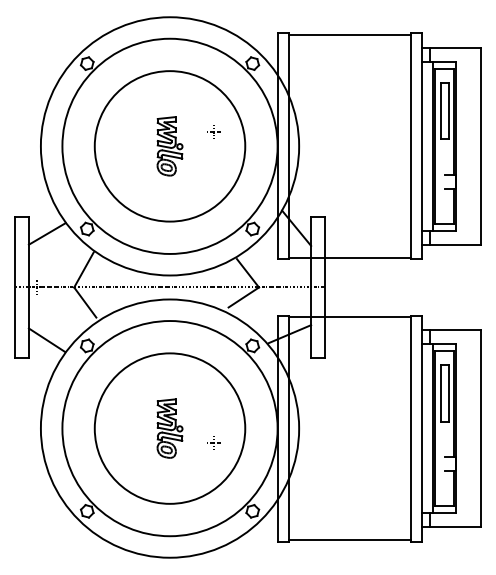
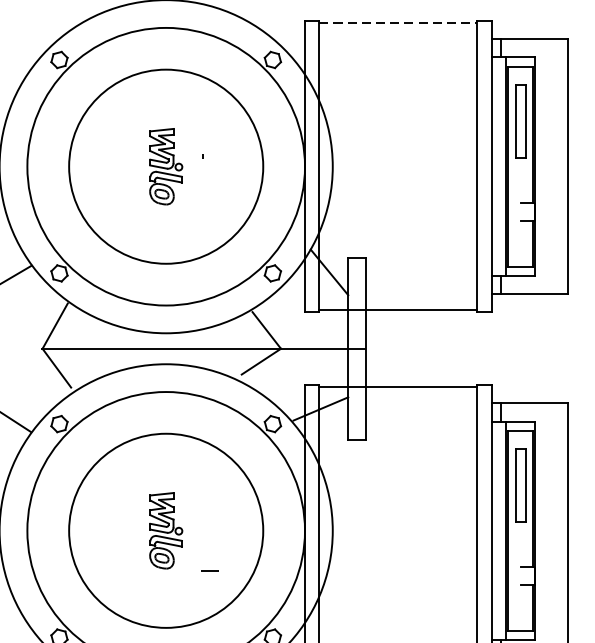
line: (350, 35) -> (399, 23), solid -> dashed
part: (213, 131) -> (202, 148), moved
part: (213, 442) -> (209, 570), moved

